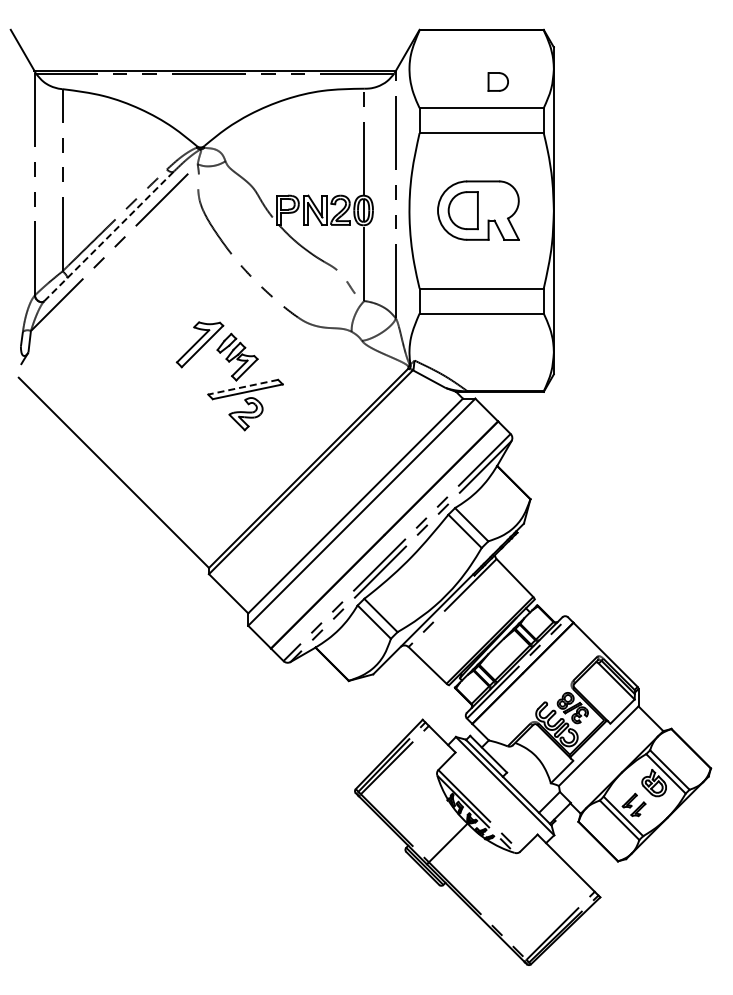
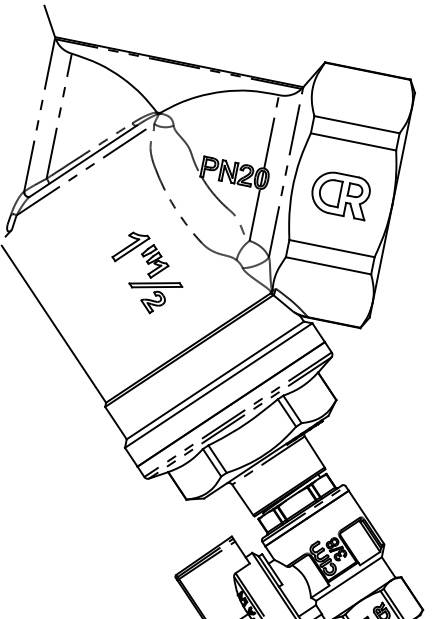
part: (497, 81) -> (355, 190), moved
line: (109, 236) -> (83, 161), dashed -> solid
line: (243, 387) -> (154, 283), dashed -> solid

